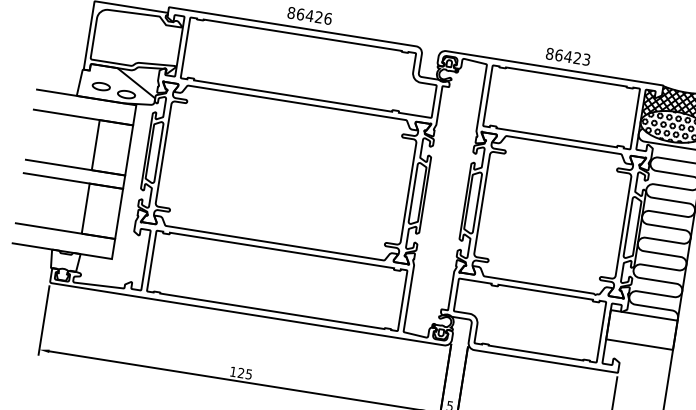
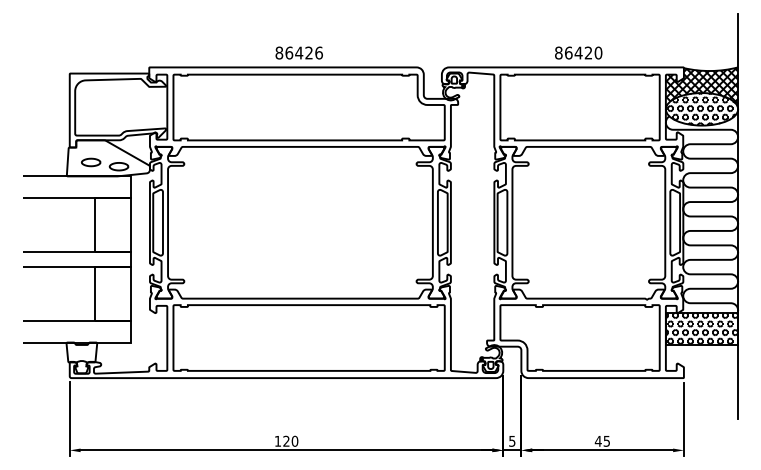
text: (586, 59) -> (598, 52), 86423 -> 86420
hatch: (641, 329) -> (701, 328), added
text: (248, 373) -> (294, 440), 125 -> 120

